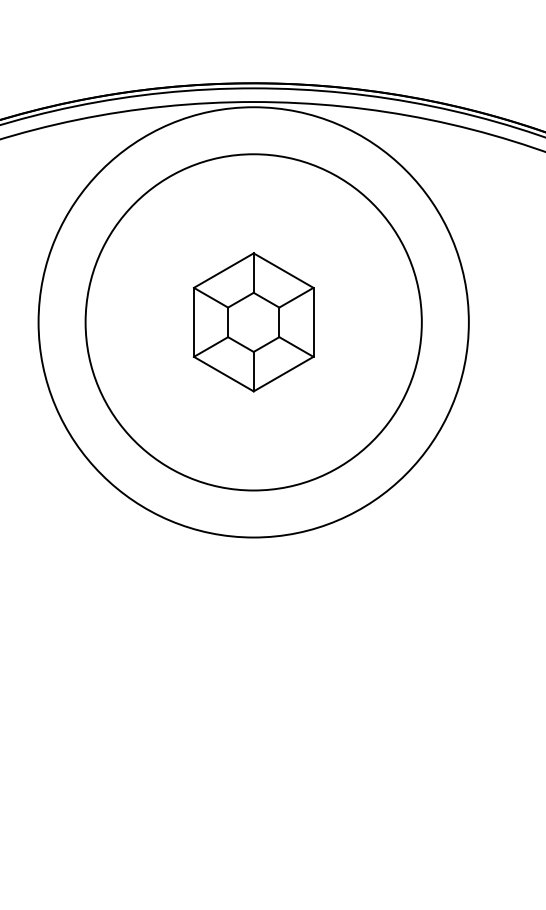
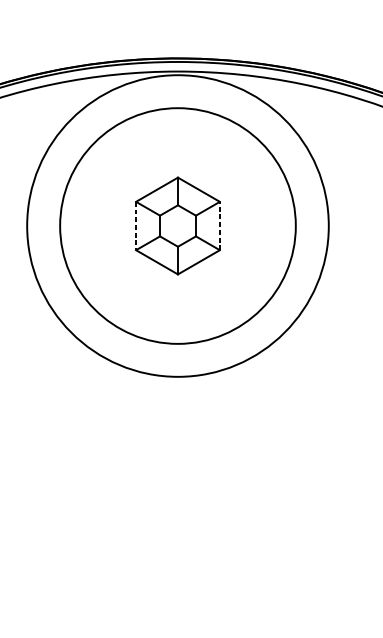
line: (193, 322) -> (135, 226), solid -> dashed
line: (313, 322) -> (219, 226), solid -> dashed

